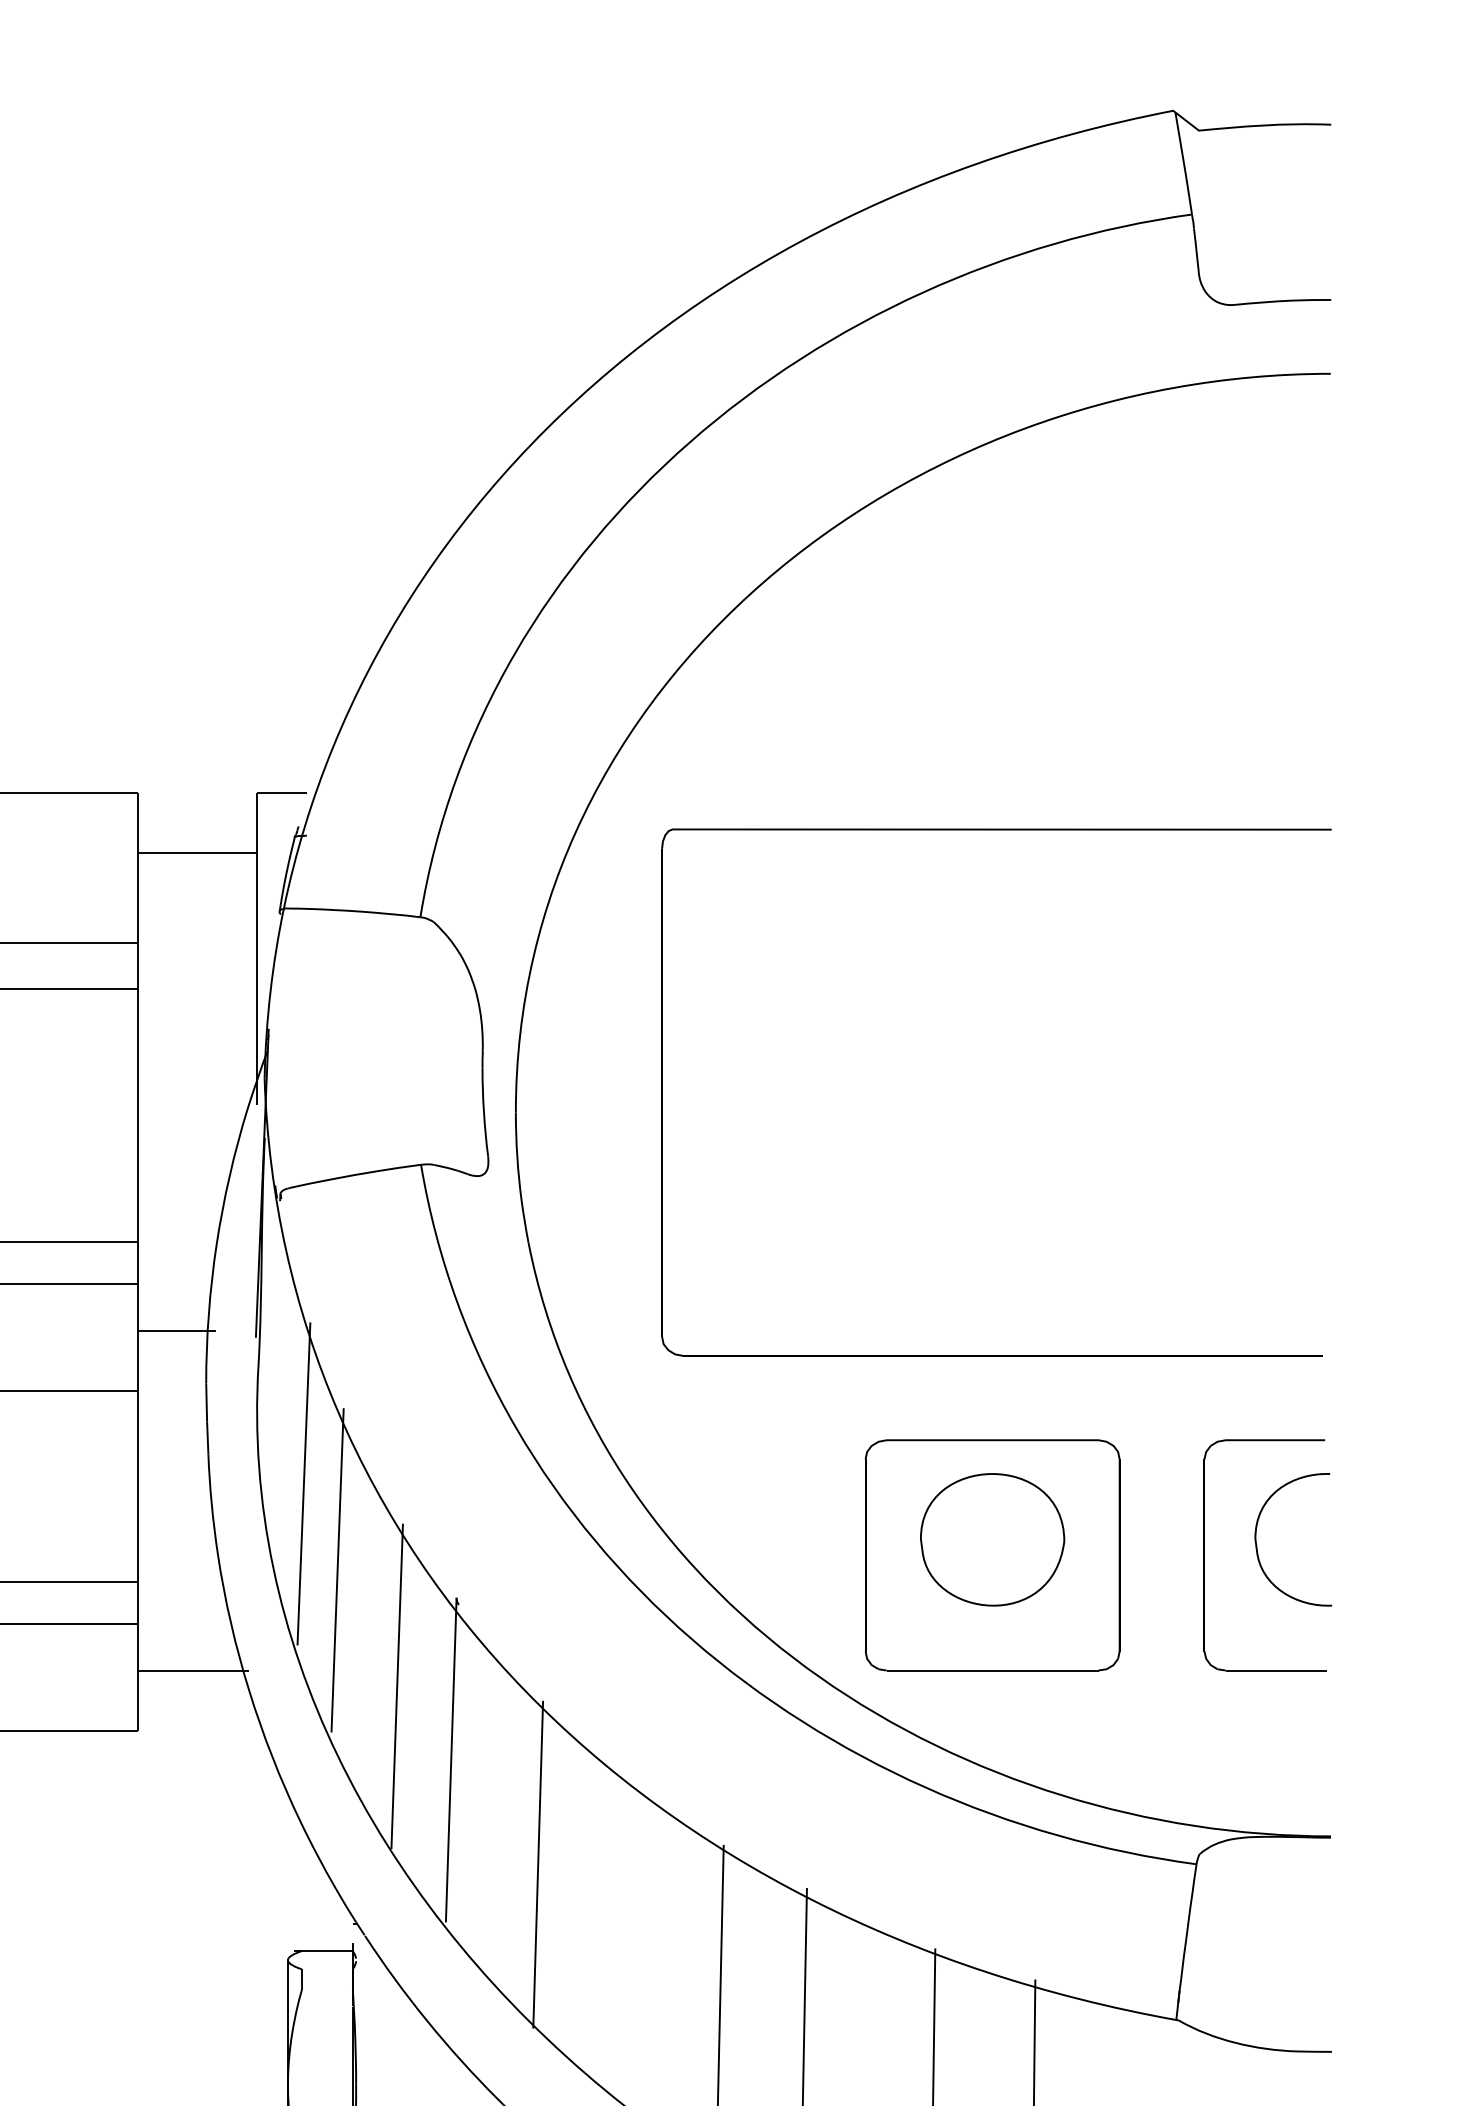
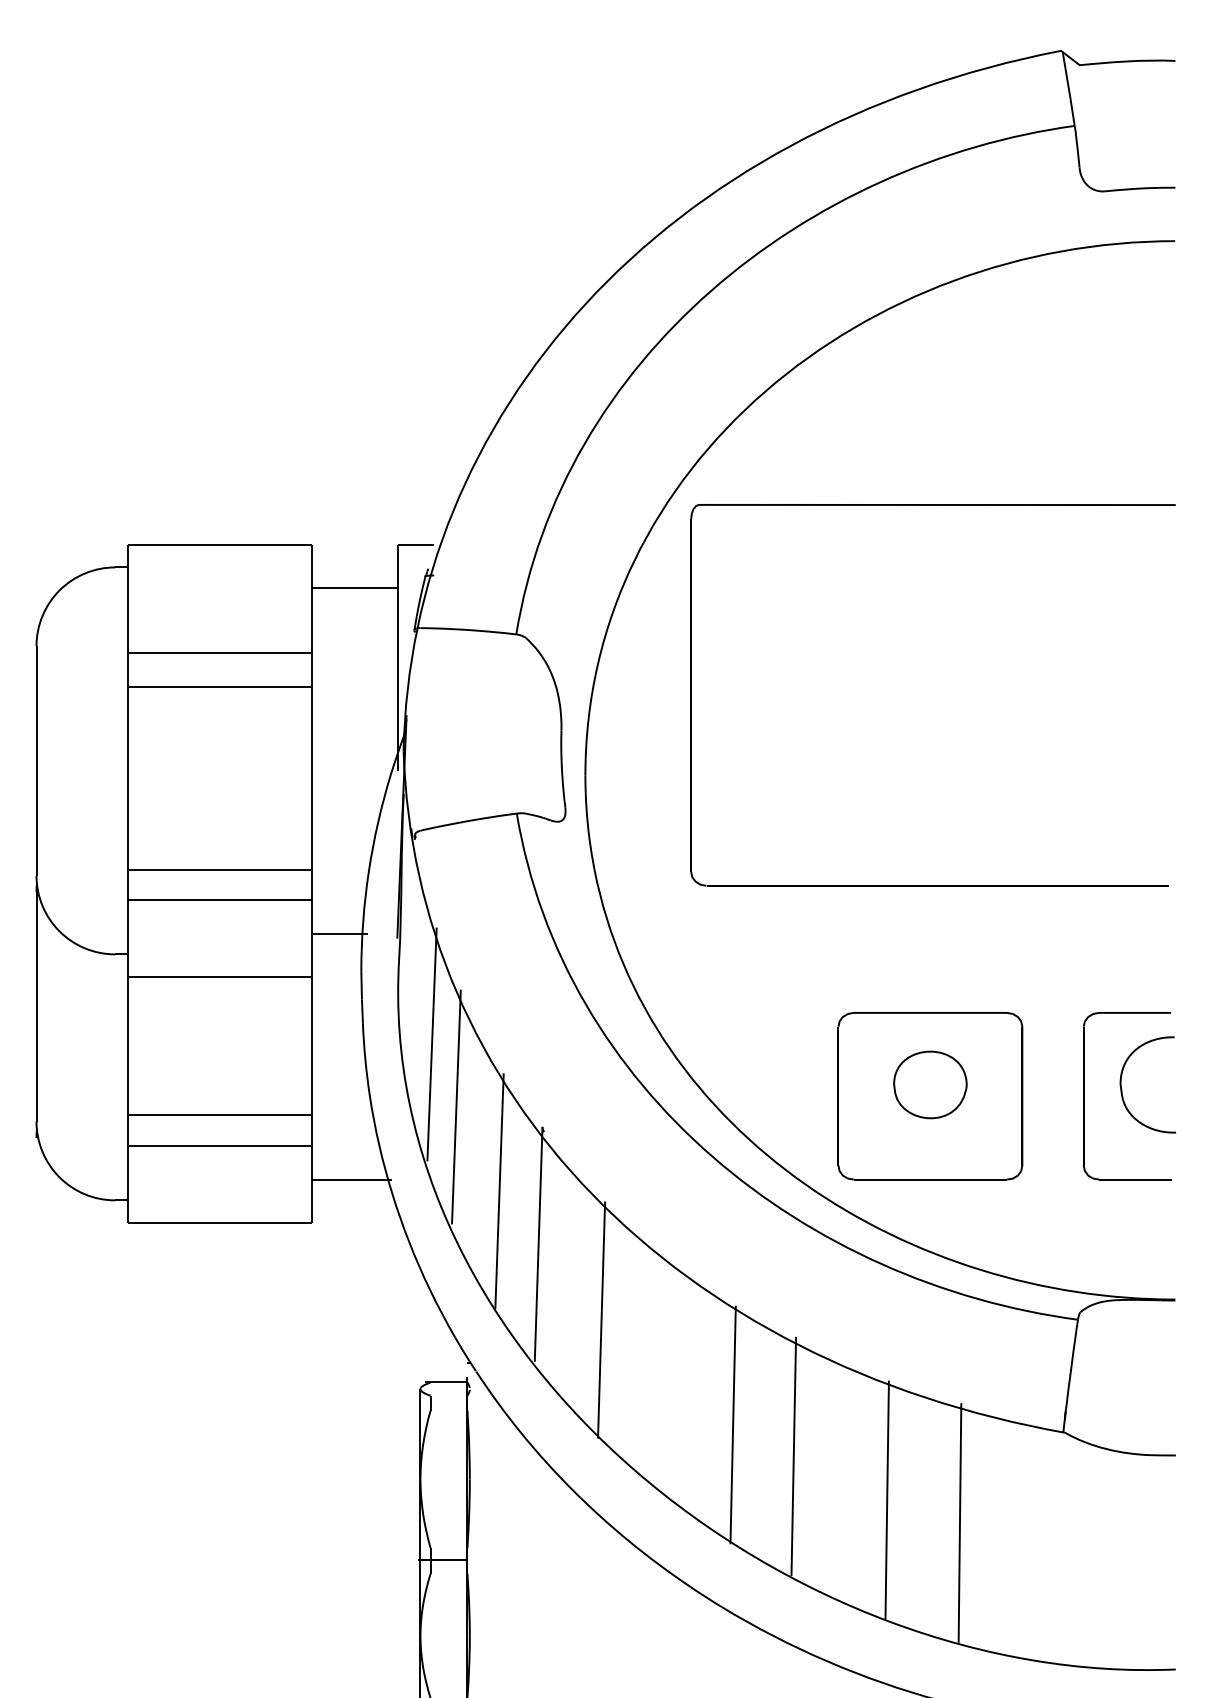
part: (995, 830) -> (932, 505), moved
part: (992, 1539) -> (930, 1084), size x0.7

